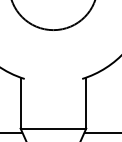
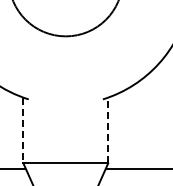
line: (20, 103) -> (23, 130), solid -> dashed
line: (86, 103) -> (108, 130), solid -> dashed

